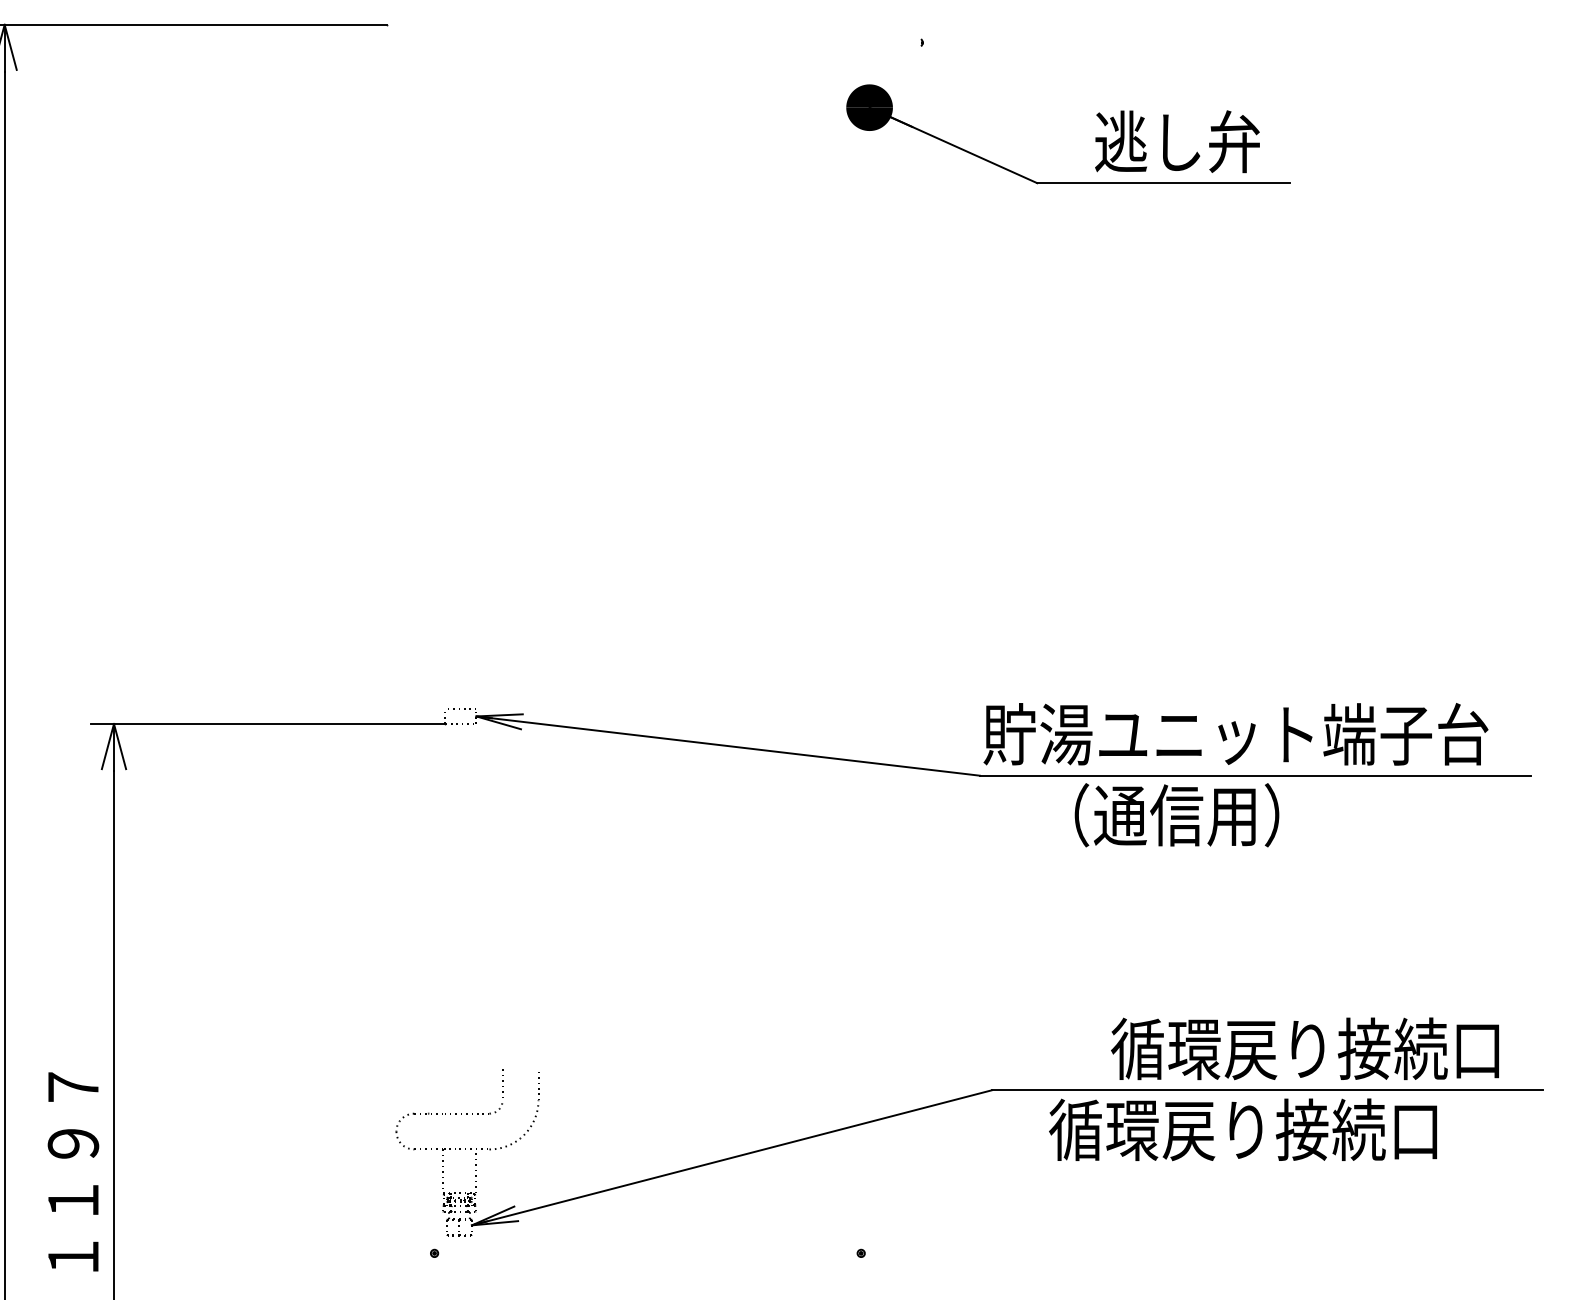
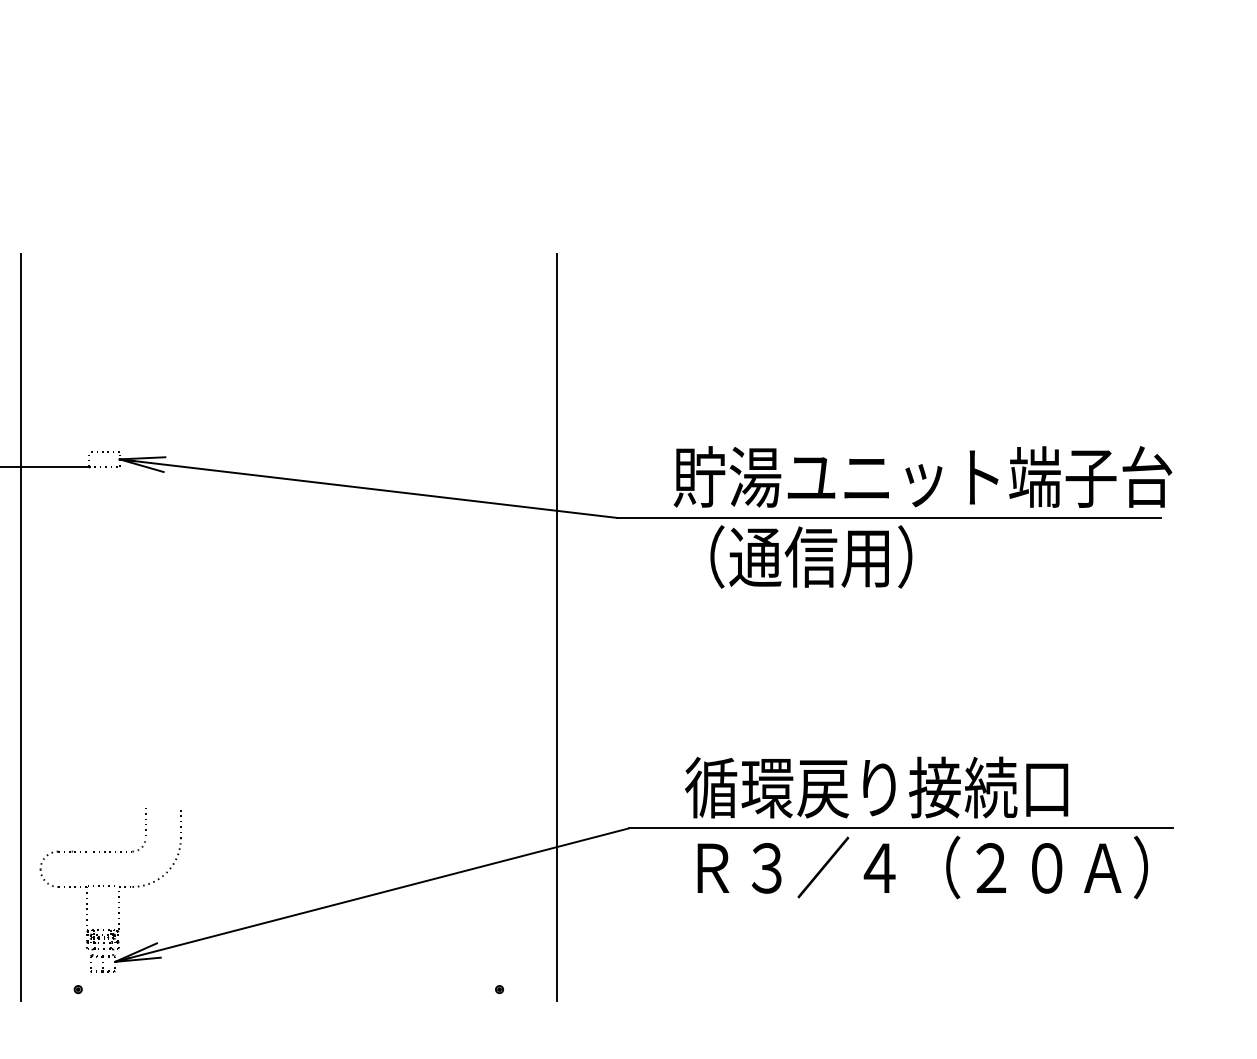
text: (1235, 734) -> (922, 477), moved
line: (376, 886) -> (20, 627), added
line: (919, 886) -> (557, 627), added
text: (1304, 1048) -> (876, 787), moved
text: (1283, 1129) -> (916, 867), 循環戻り接続口 -> Ｒ３／４（２０Ａ）

